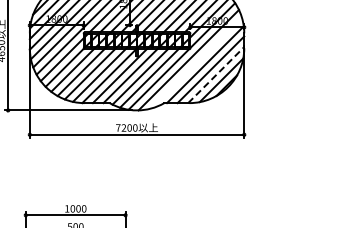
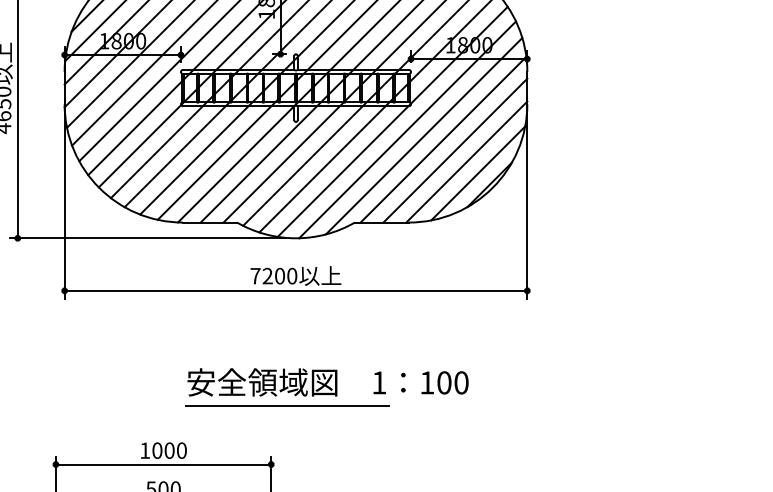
line: (195, 62) -> (422, 134), added
line: (216, 75) -> (467, 162), dashed -> solid
part: (150, 179) -> (324, 387), added

